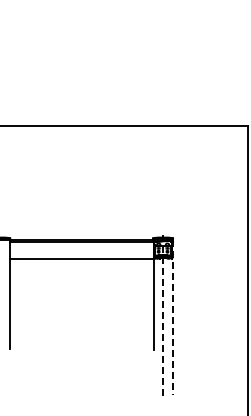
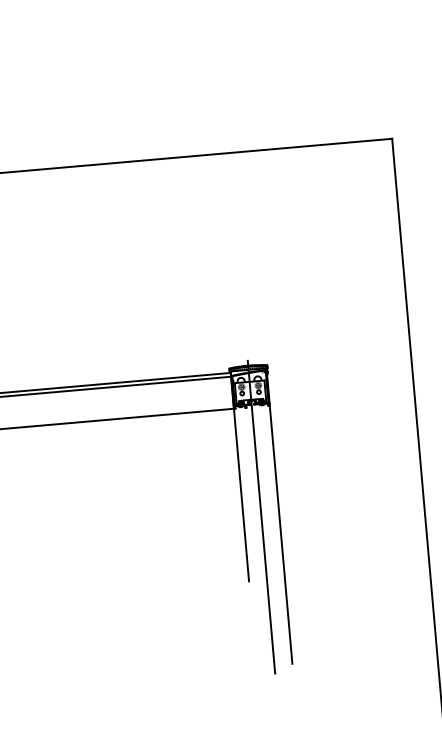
line: (163, 316) -> (262, 516), dashed -> solid
line: (172, 317) -> (279, 516), dashed -> solid

